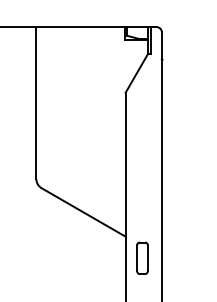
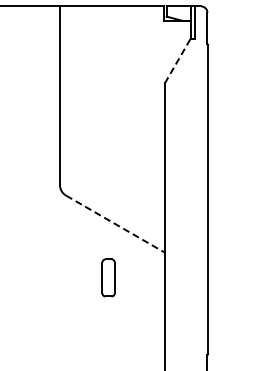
line: (136, 74) -> (177, 61), solid -> dashed
line: (83, 212) -> (115, 224), solid -> dashed
part: (142, 257) -> (108, 277), moved

